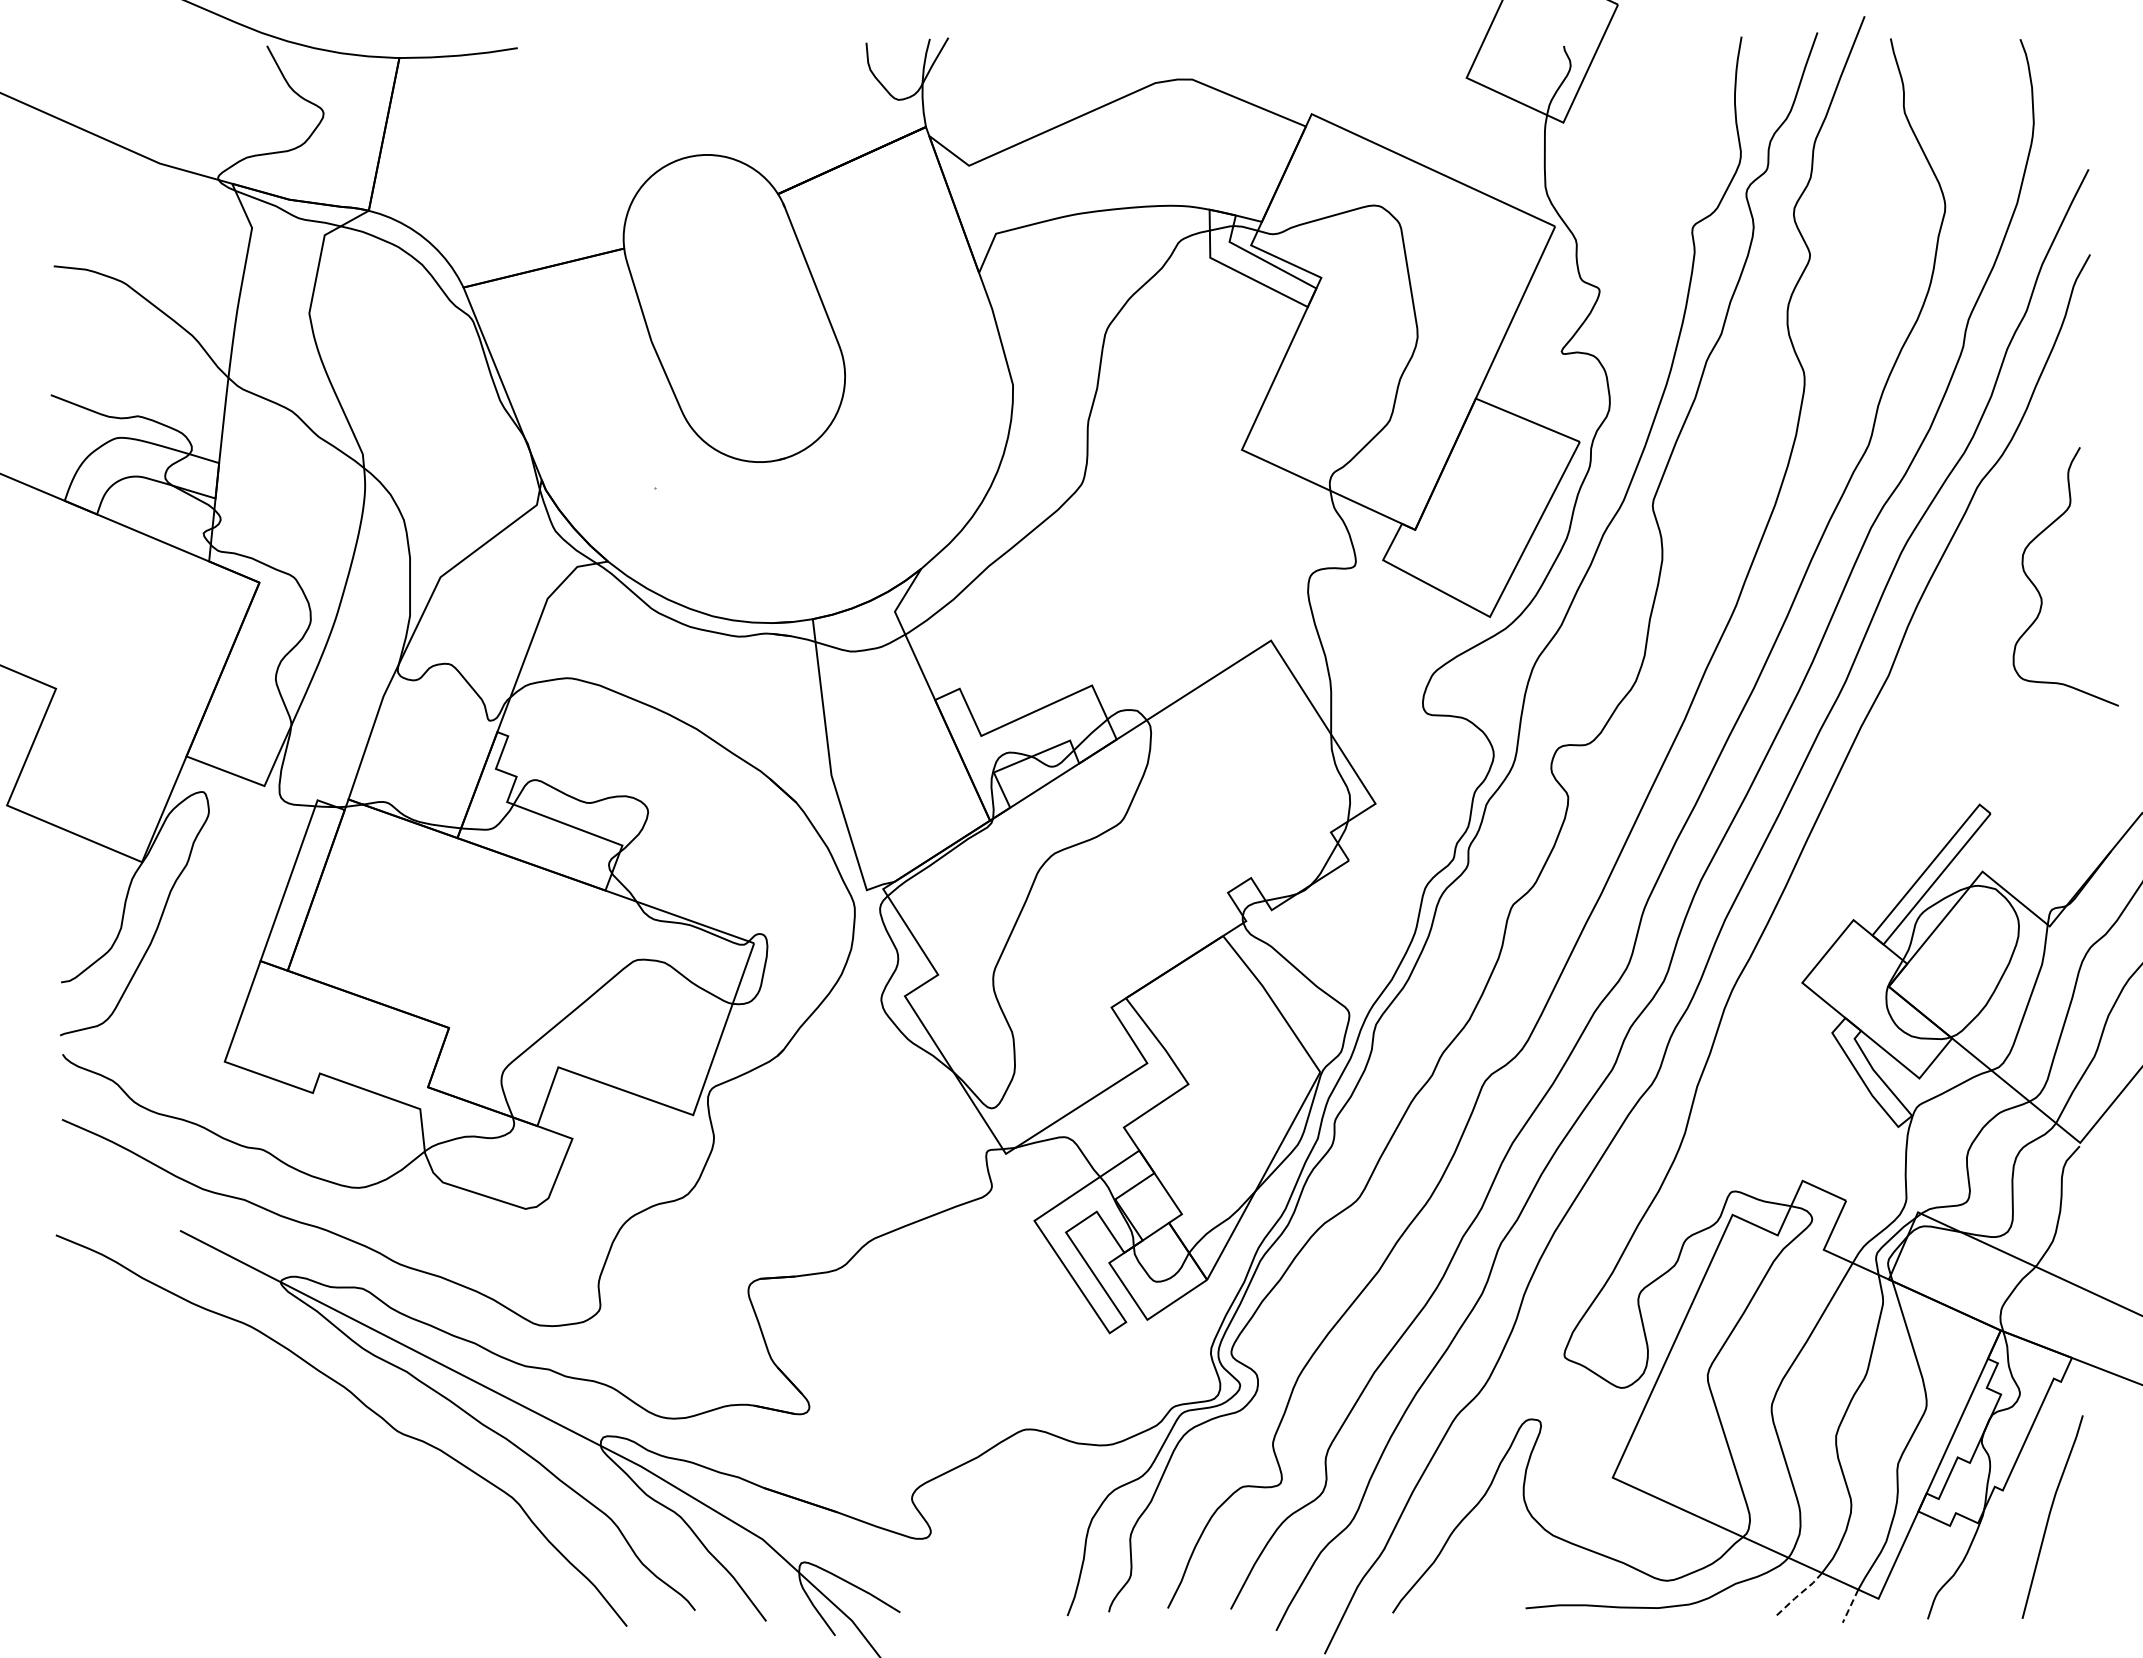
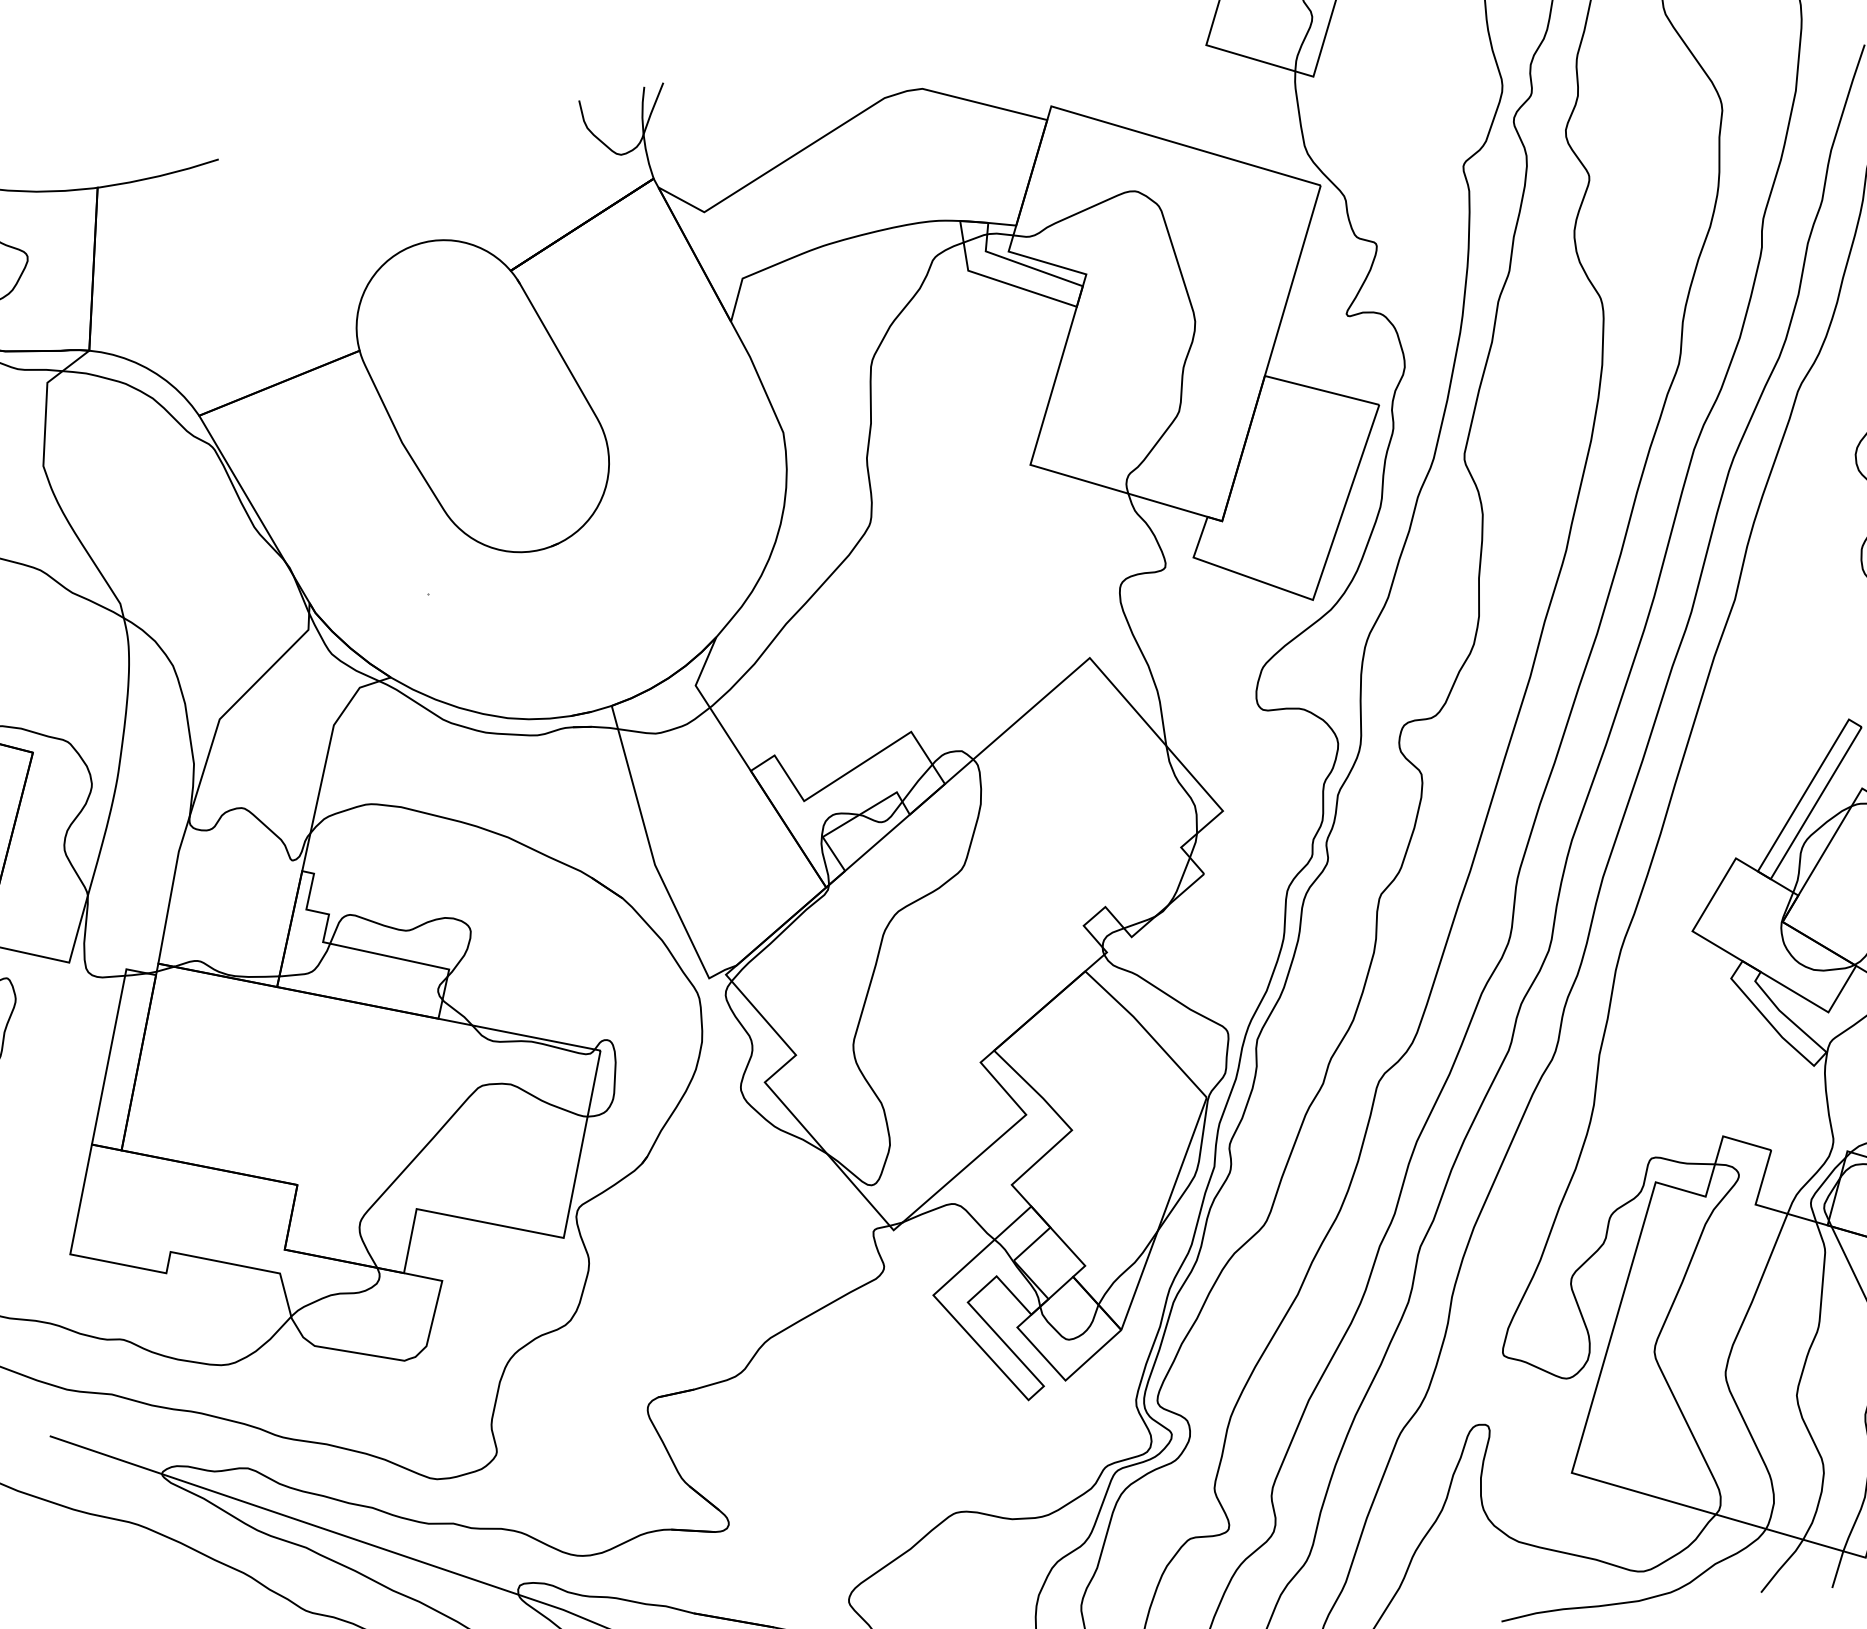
line: (1798, 1595) -> (1782, 1566), dashed -> solid
line: (1850, 1606) -> (1837, 1569), dashed -> solid

